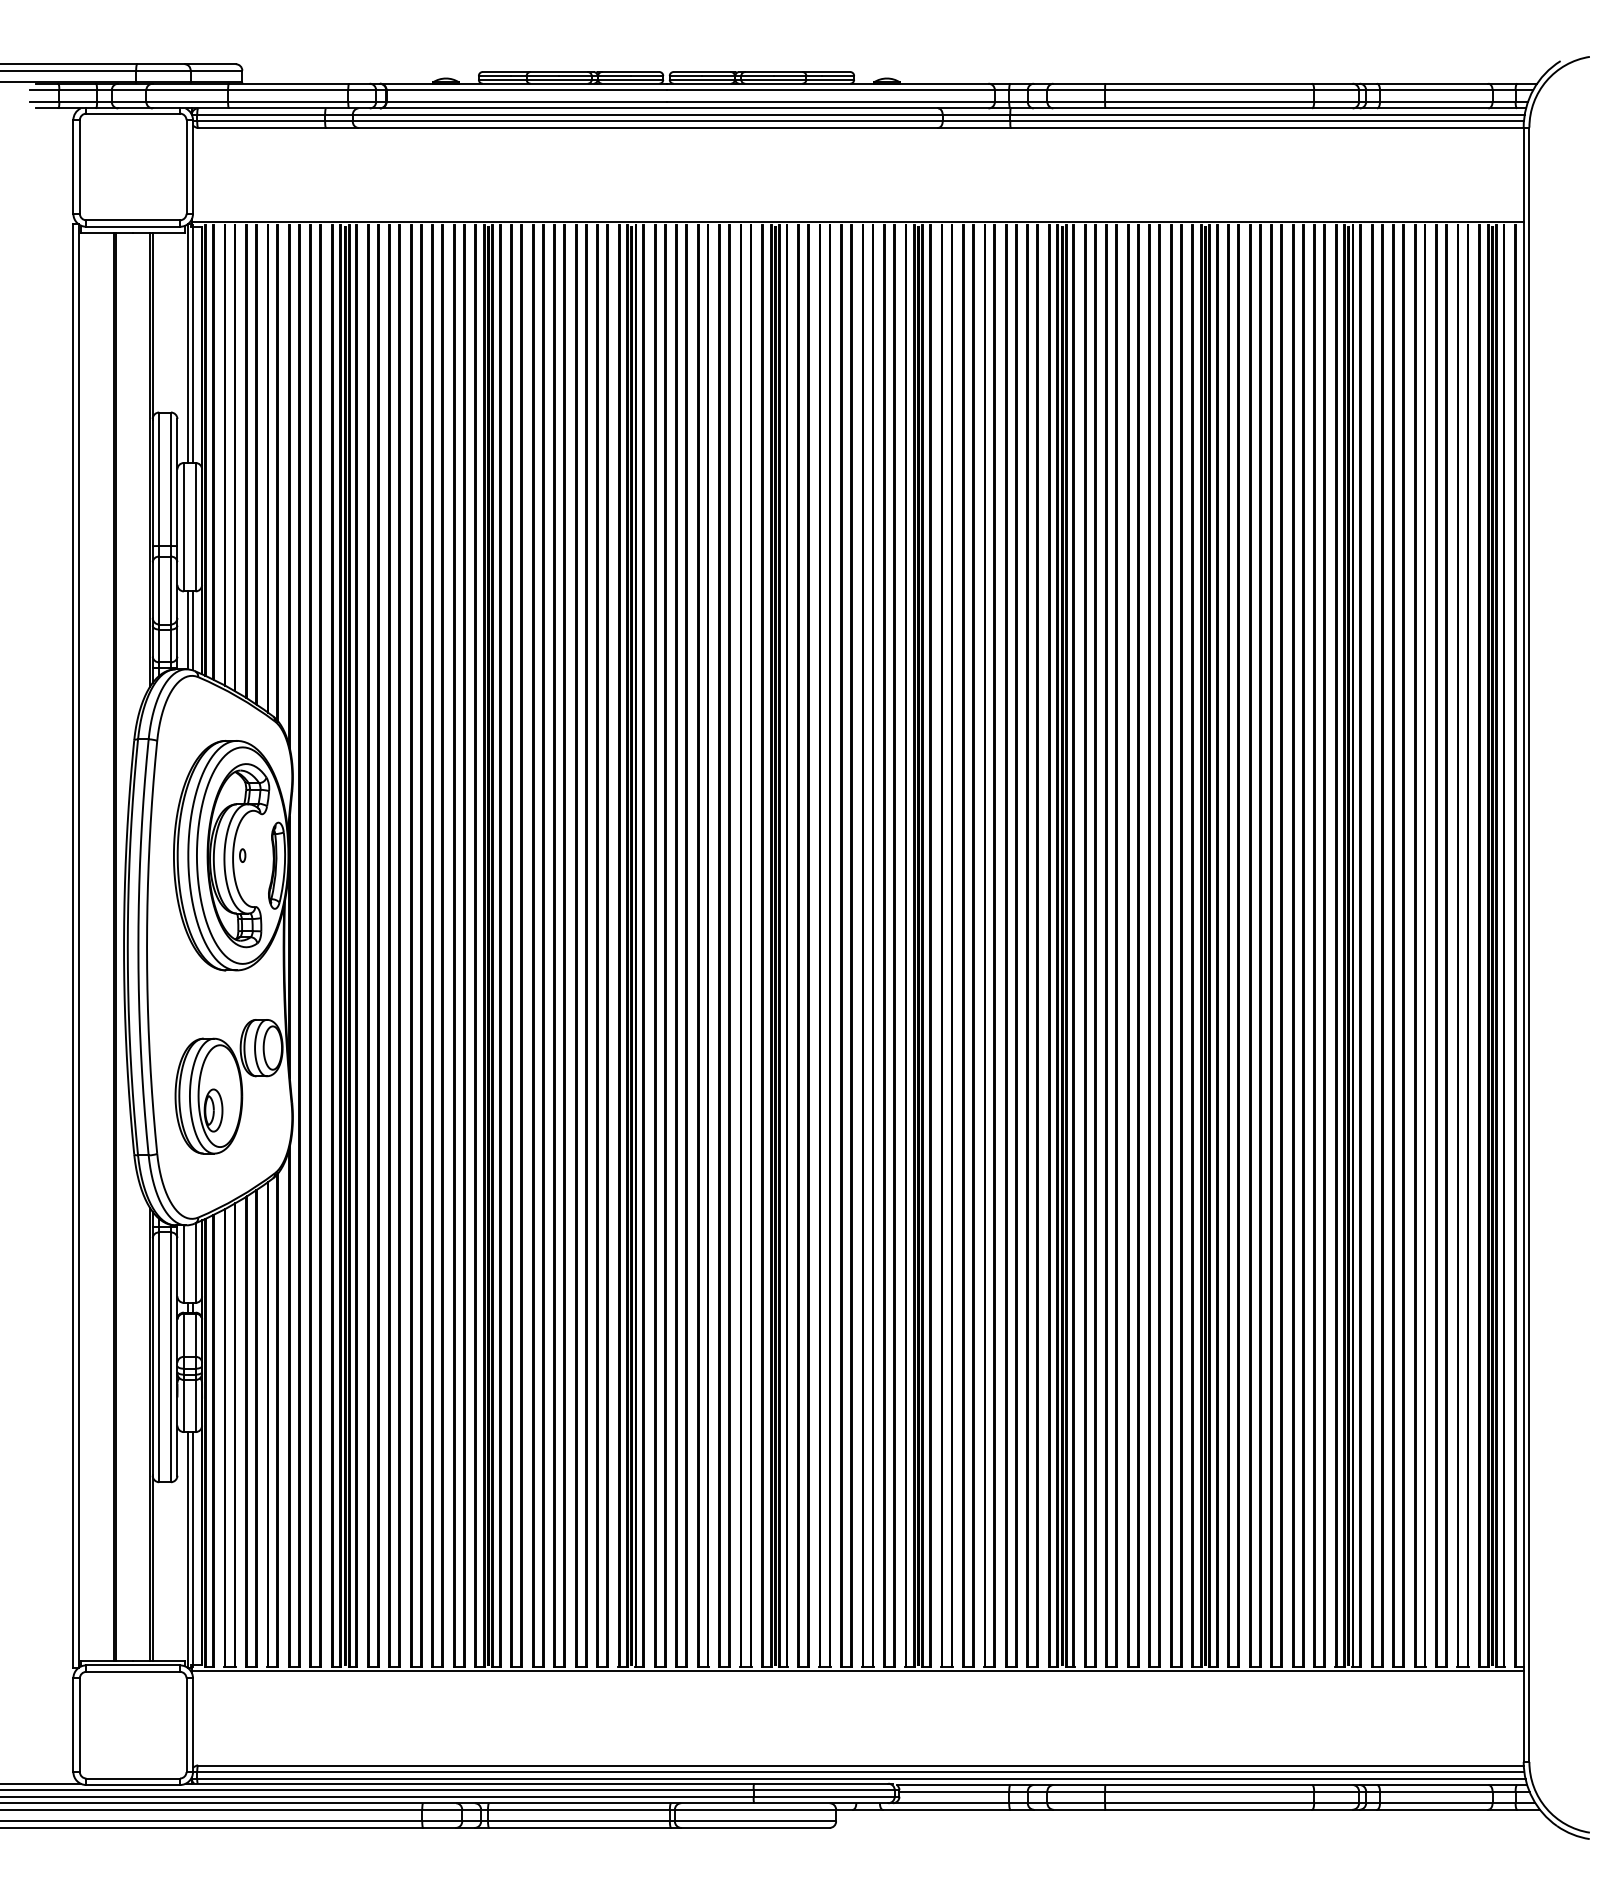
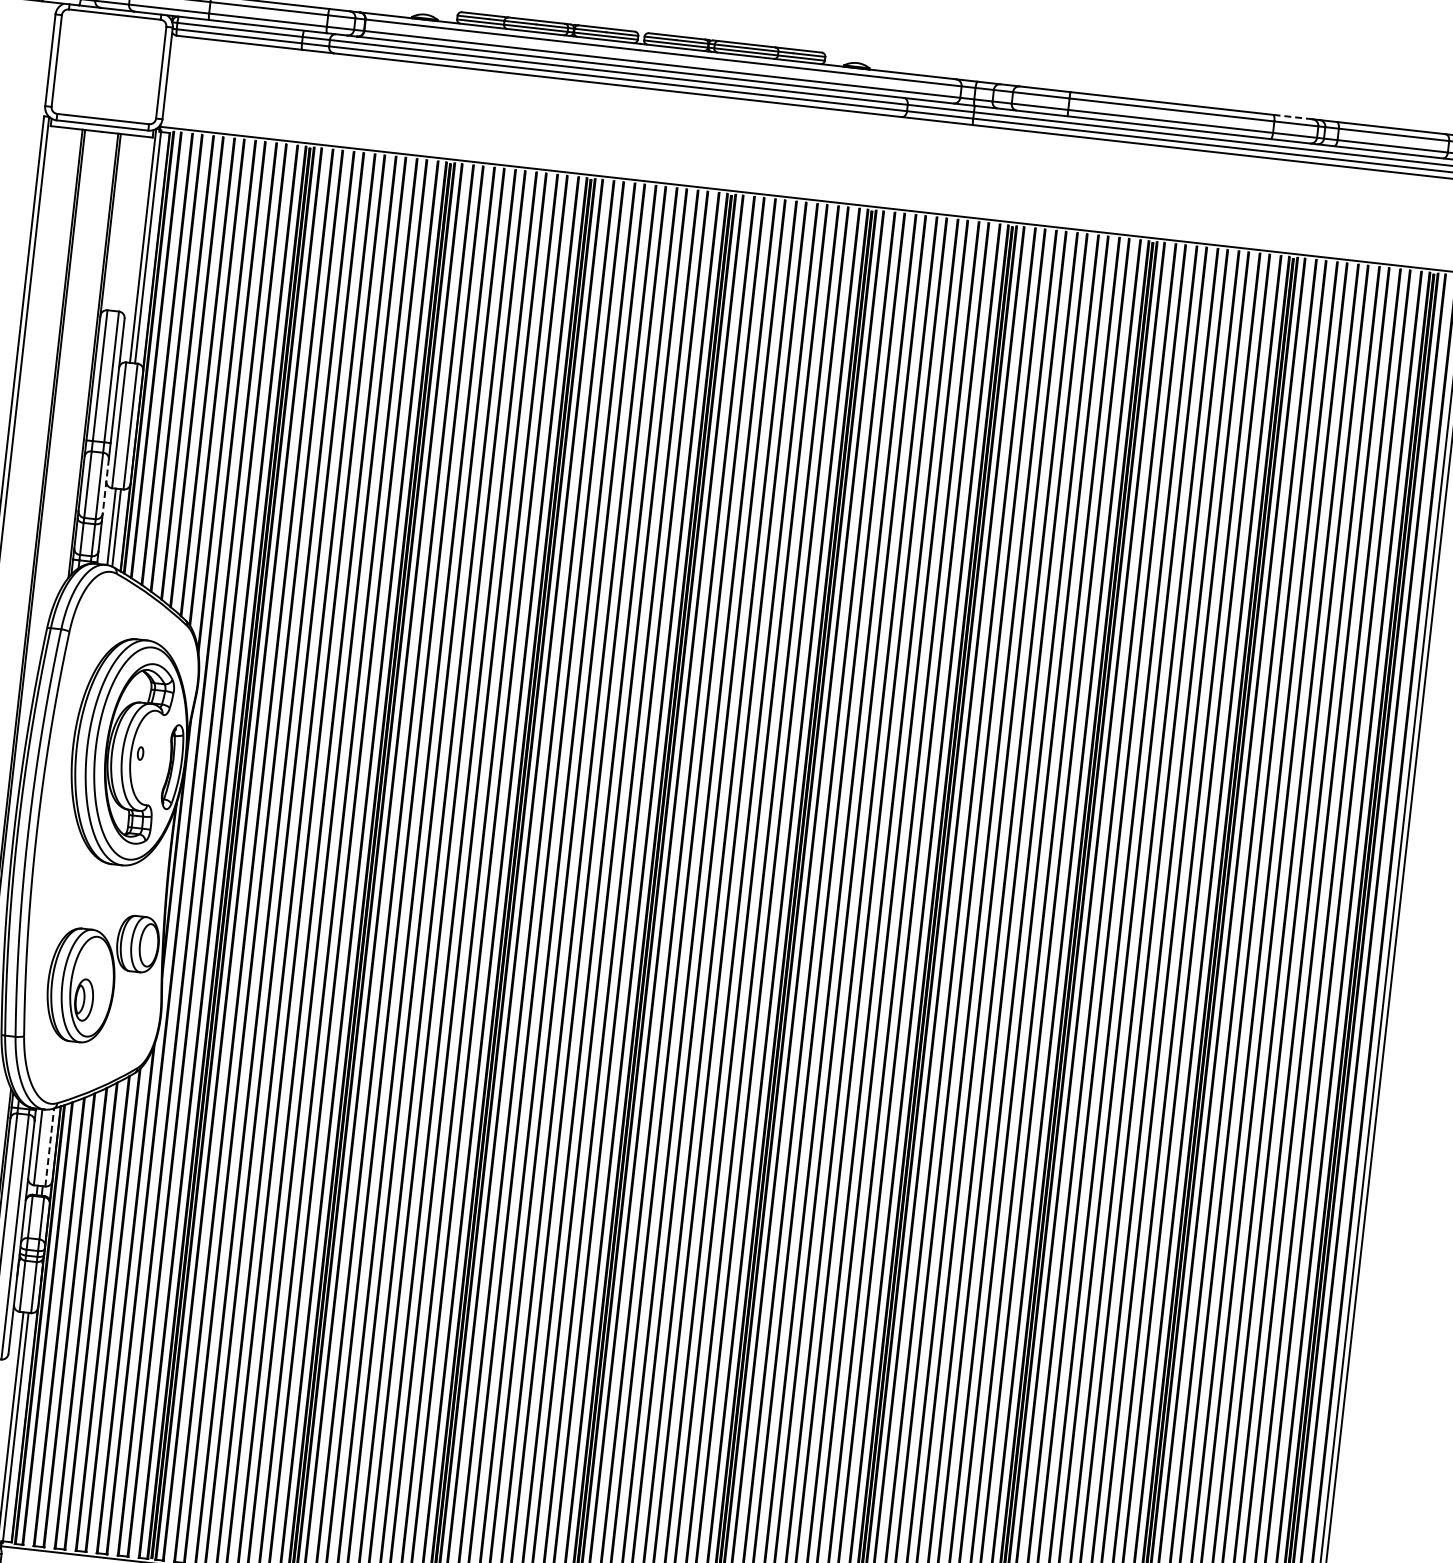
line: (1331, 83) -> (1292, 116), solid -> dashed
line: (177, 590) -> (105, 486), solid -> dashed
line: (195, 1263) -> (49, 1147), solid -> dashed

